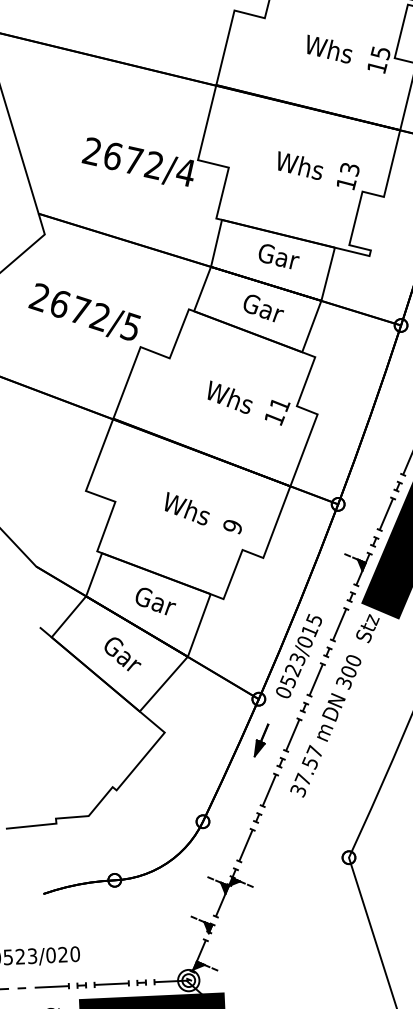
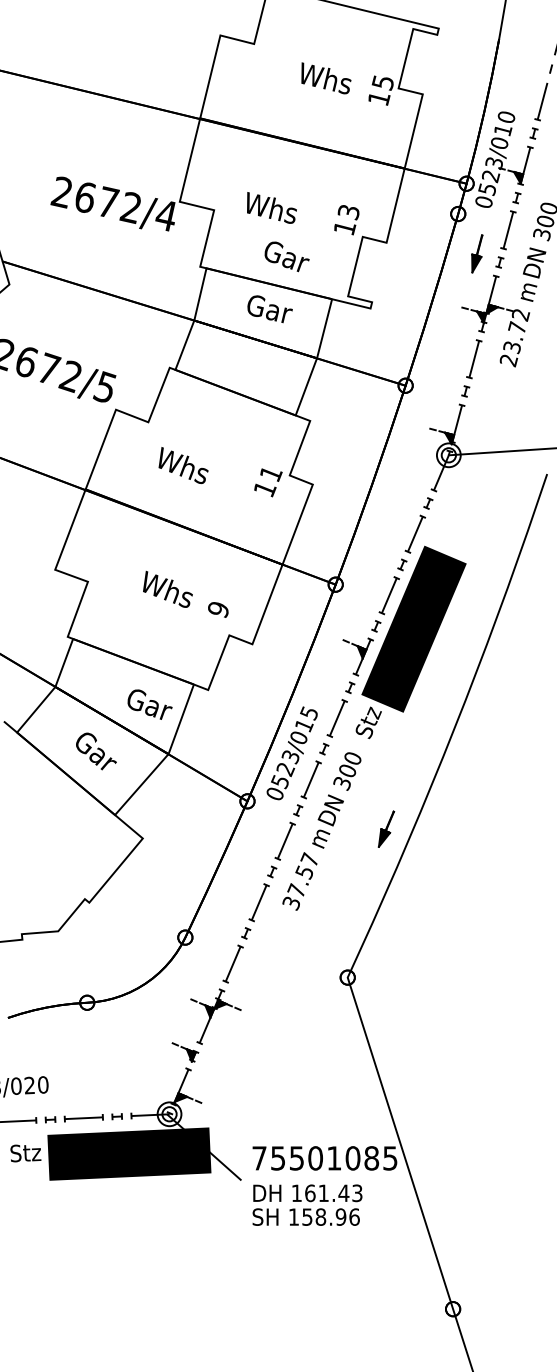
text: (300, 165) -> (271, 207), moved
text: (263, 308) -> (286, 256), moved
text: (230, 397) -> (183, 465), moved
text: (155, 601) -> (149, 704), moved
part: (261, 739) -> (386, 828), moved

